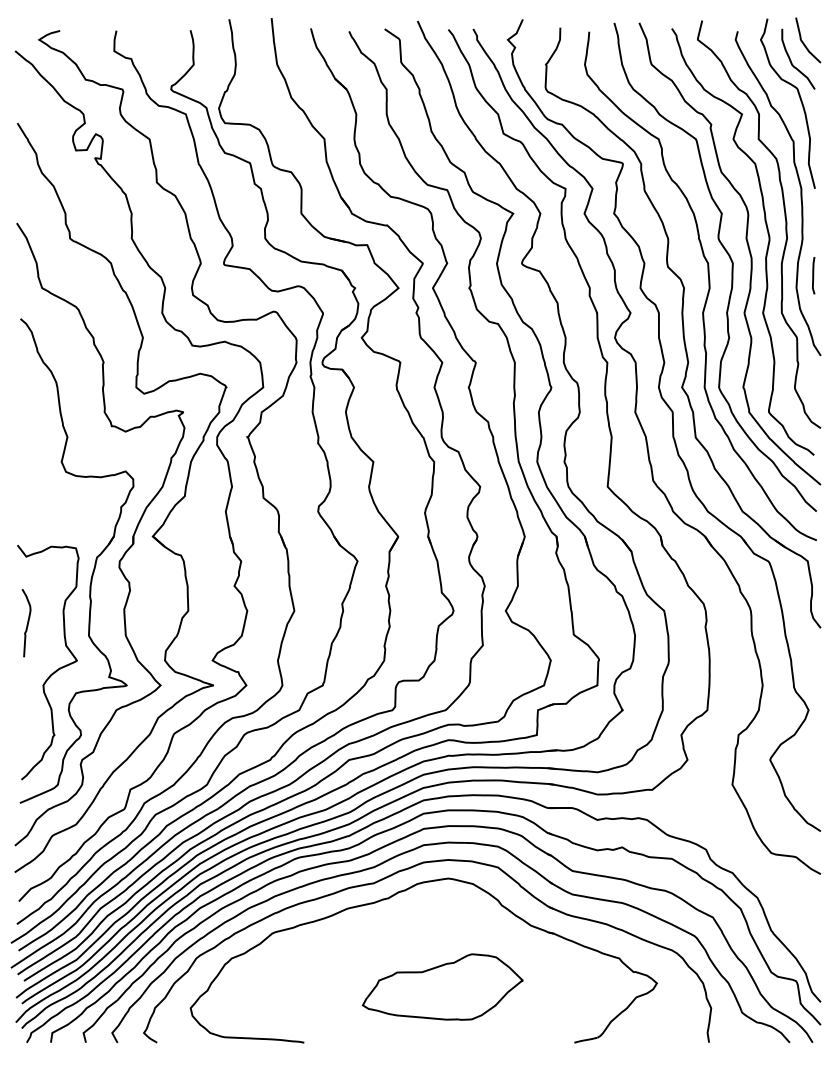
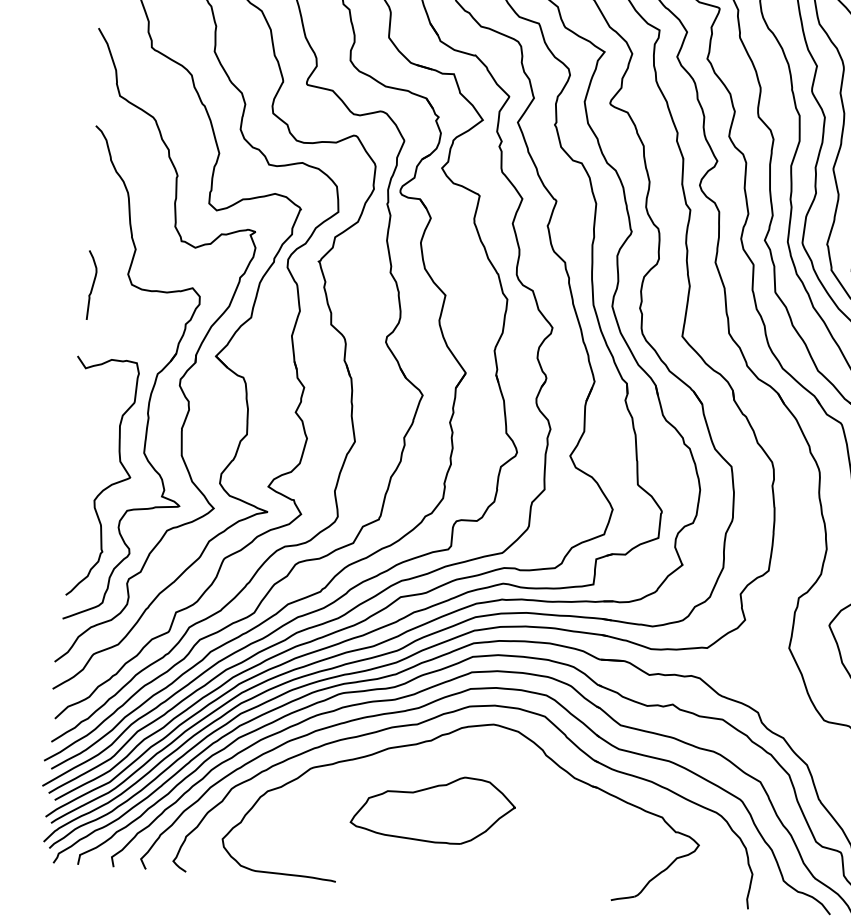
curve: (27, 623) -> (92, 285), moved
part: (442, 986) -> (433, 808), moved

